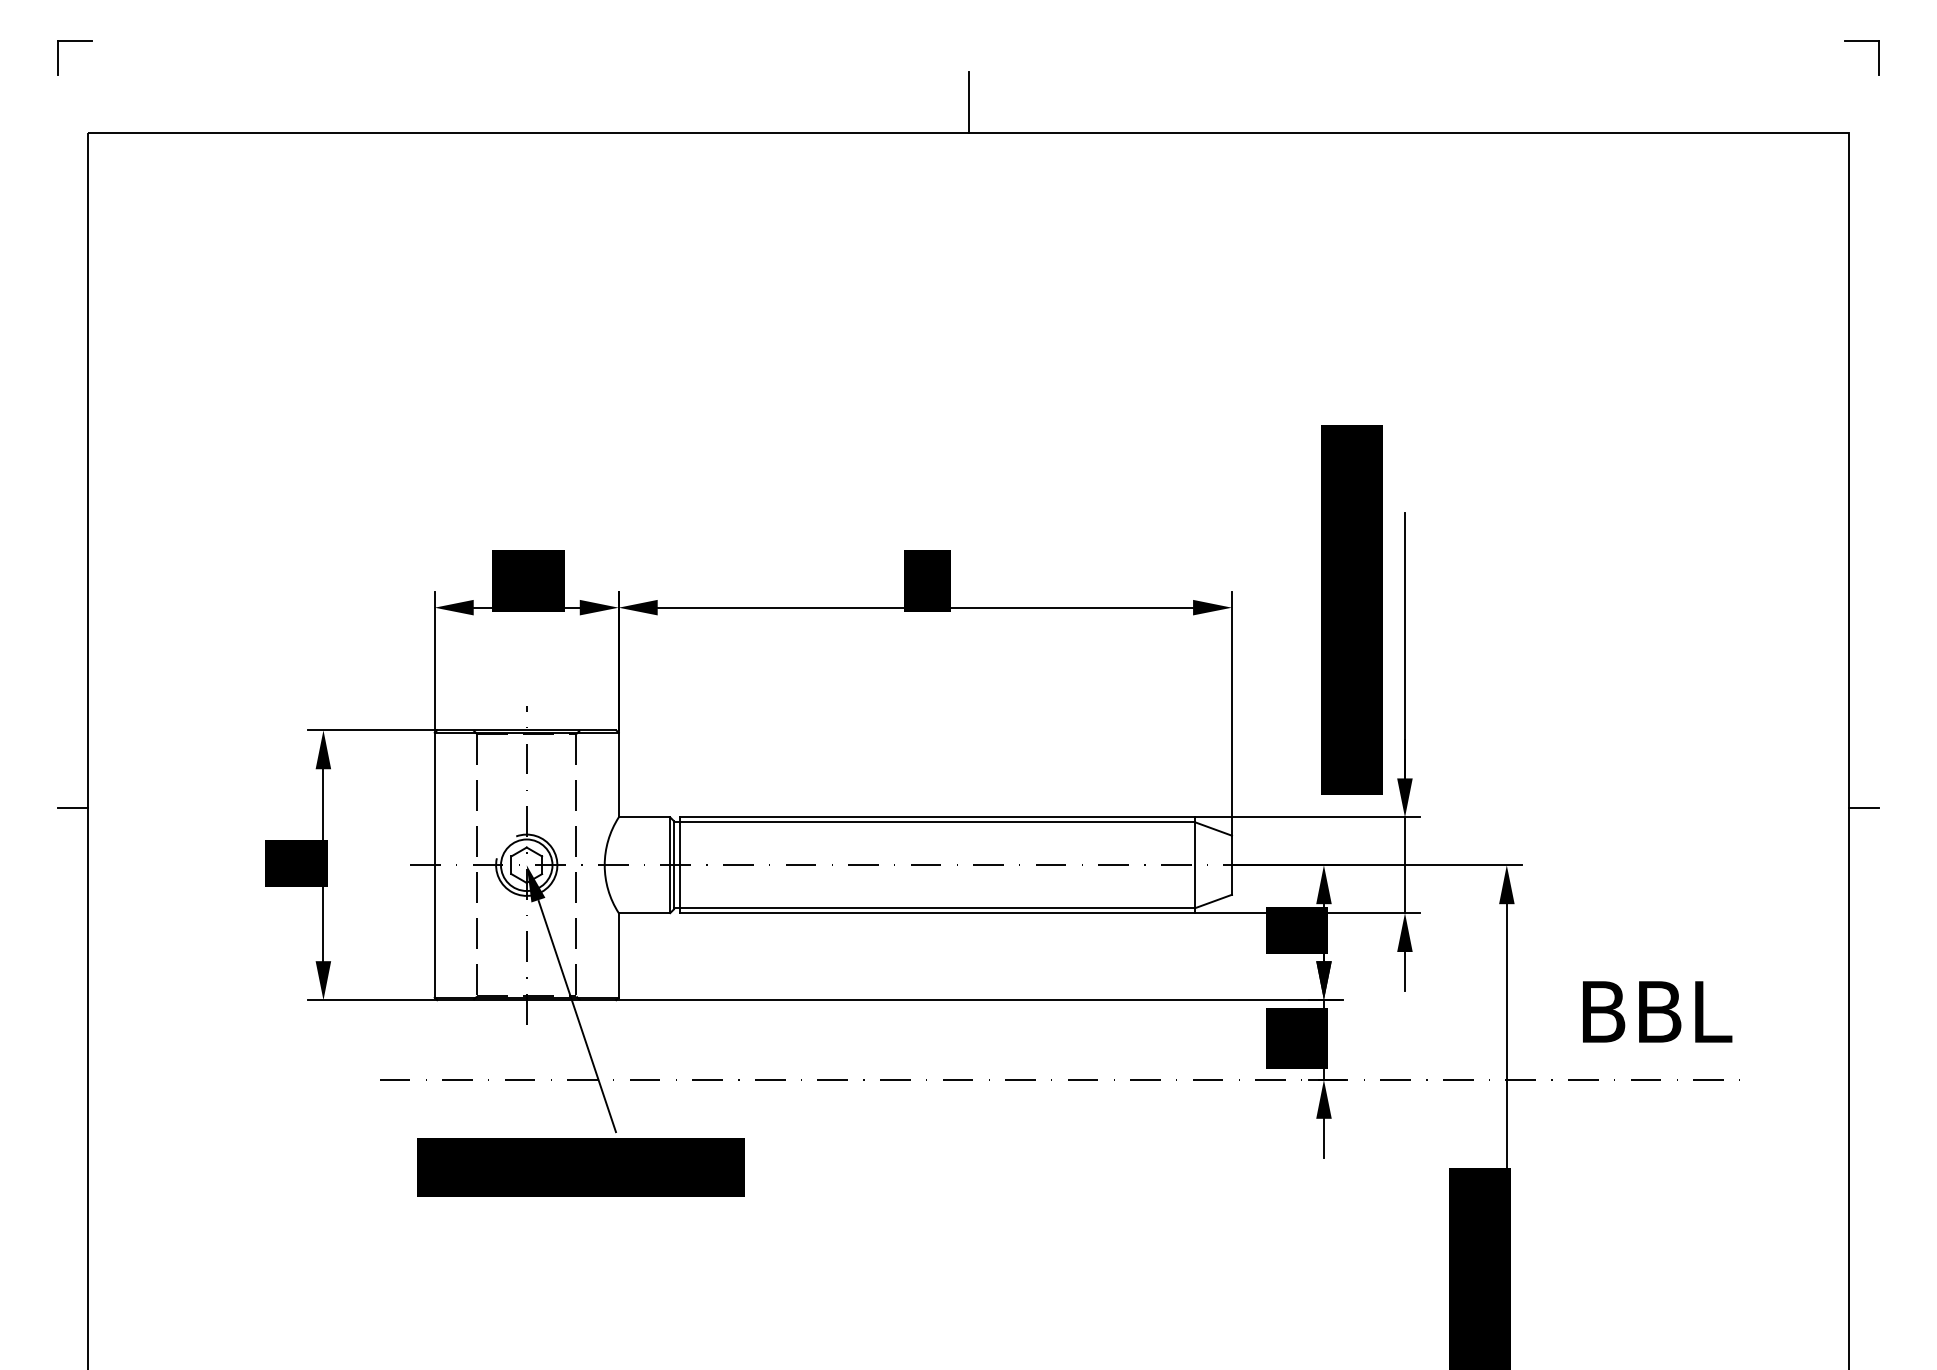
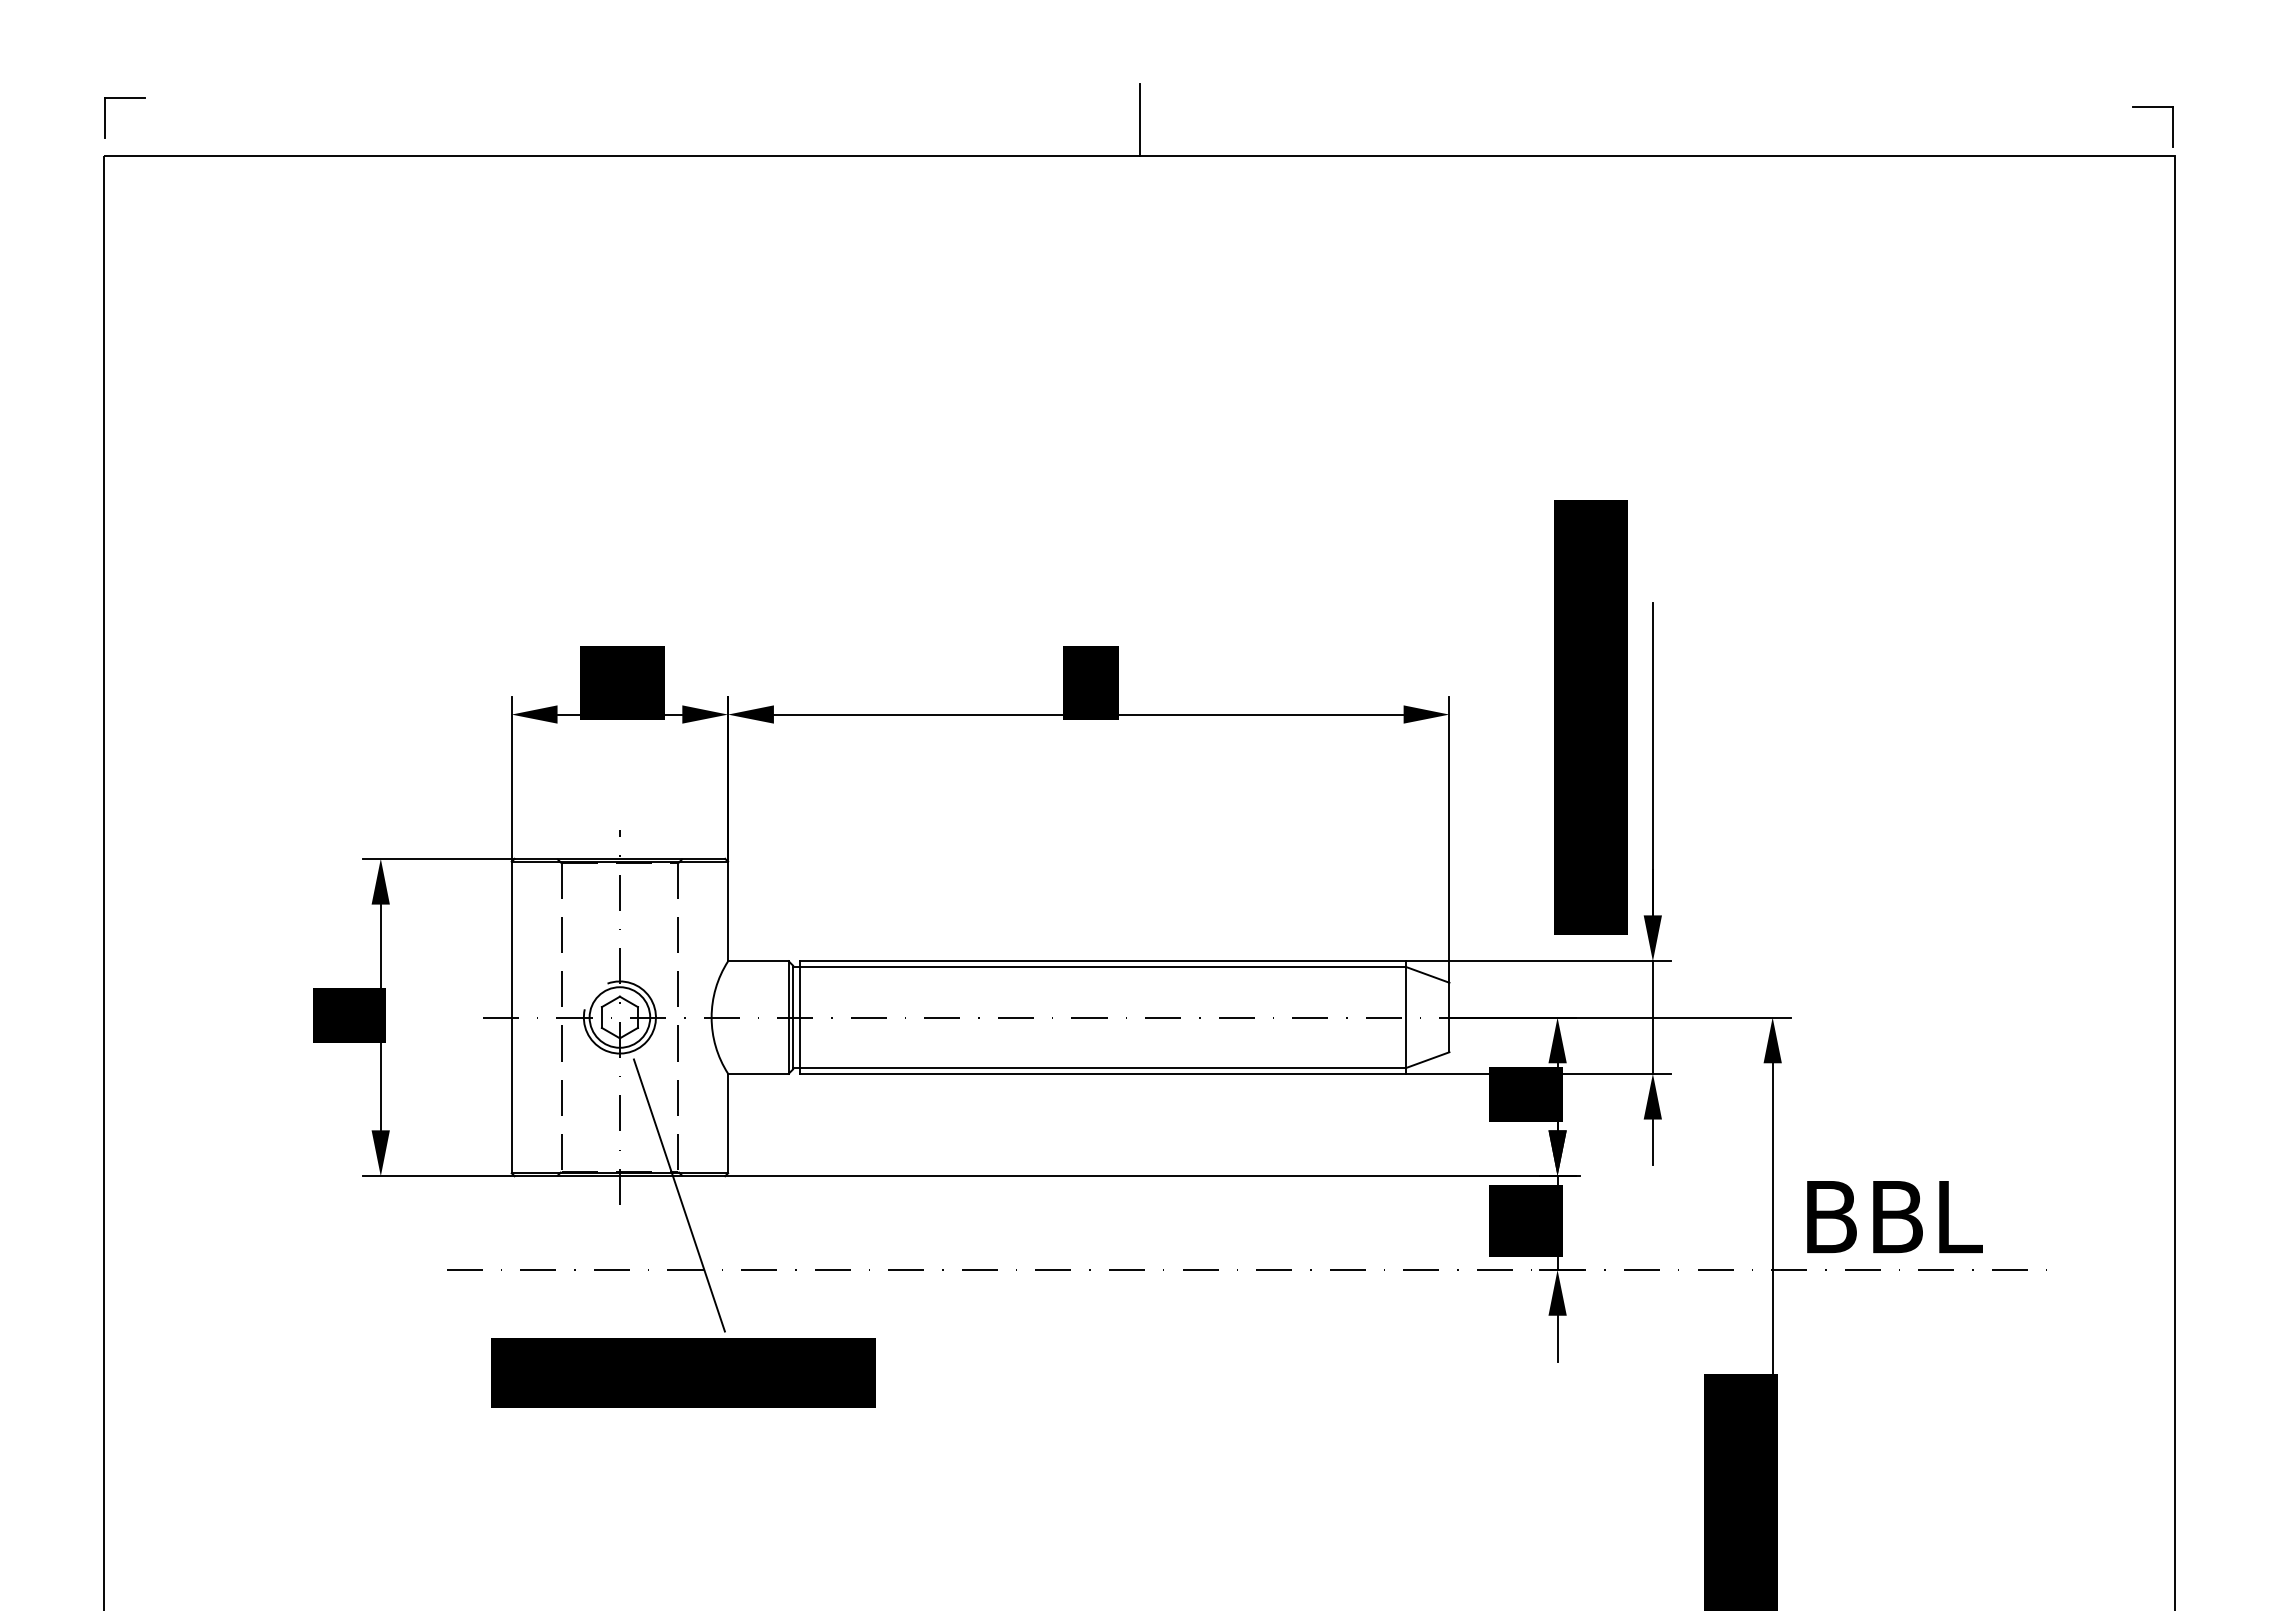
part: (74, 41) -> (124, 98), moved
part: (1862, 41) -> (2152, 107), moved
line: (73, 807) -> (86, 949), removed
line: (1863, 807) -> (2192, 949), removed
fill: (535, 883) -> (630, 1039), removed
text: (1657, 1011) -> (1894, 1216), moved

